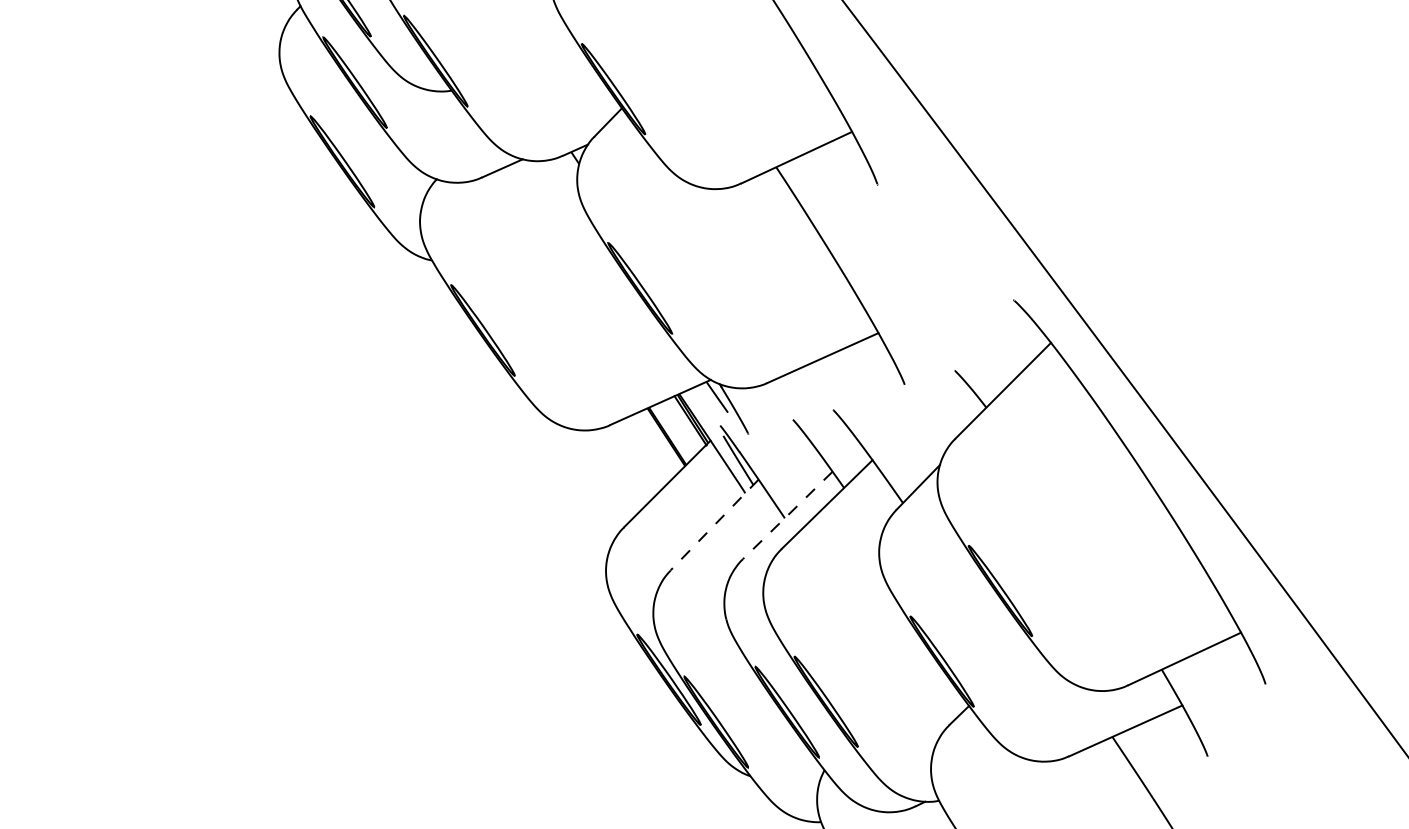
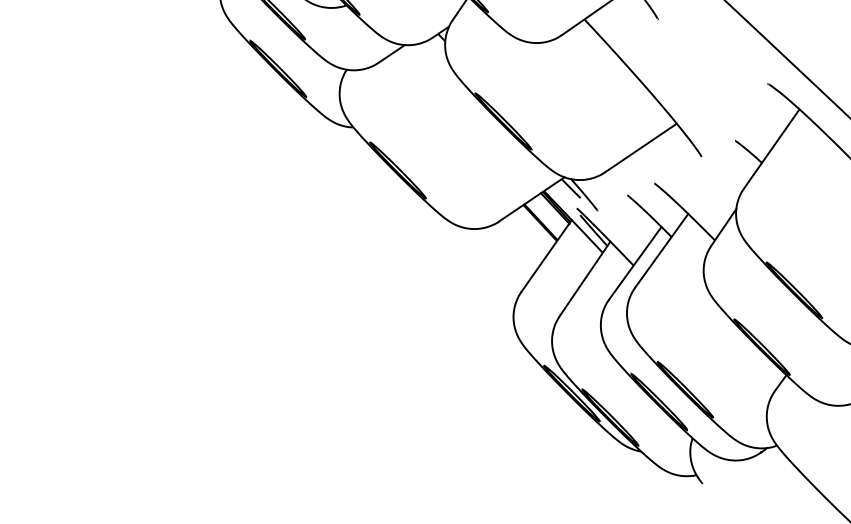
line: (787, 515) -> (635, 263), dashed -> solid
line: (714, 525) -> (584, 279), dashed -> solid

